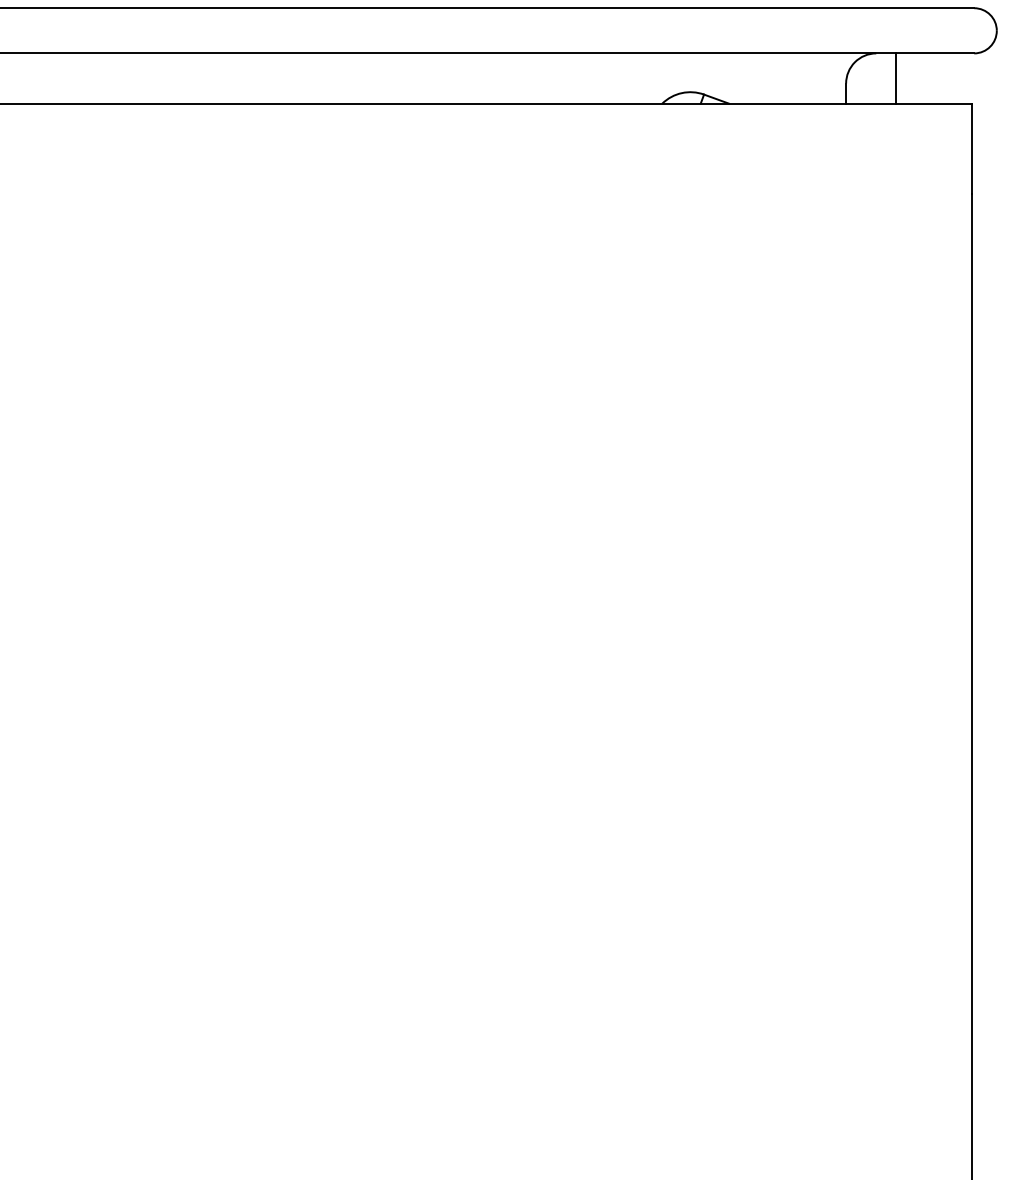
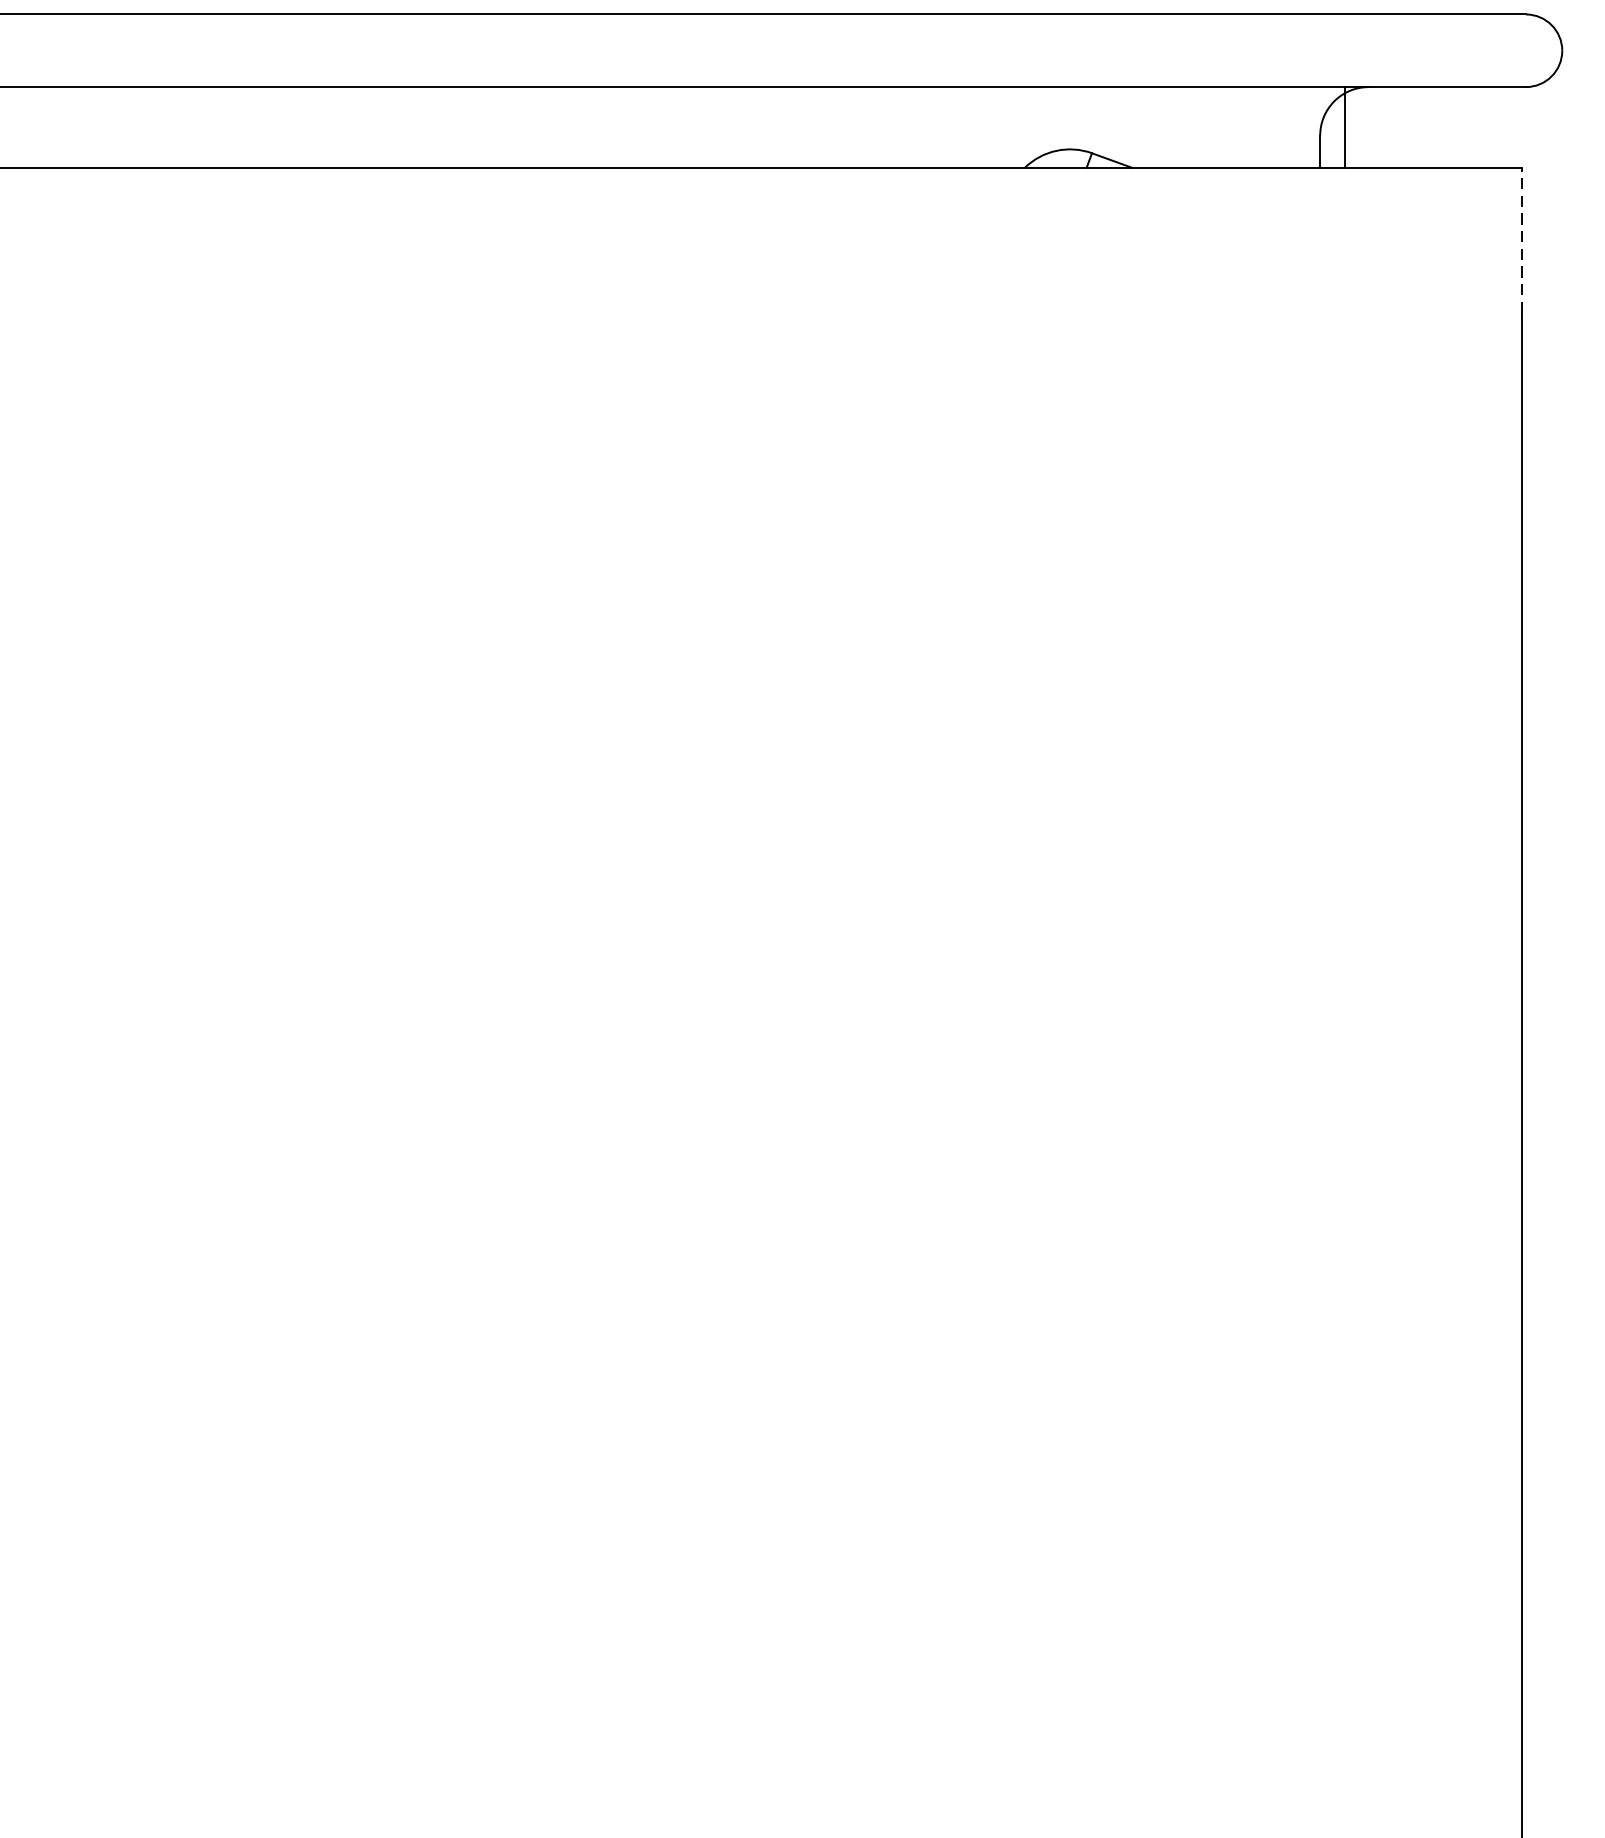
line: (896, 78) -> (1344, 127), moved
line: (971, 148) -> (1521, 239), solid -> dashed

